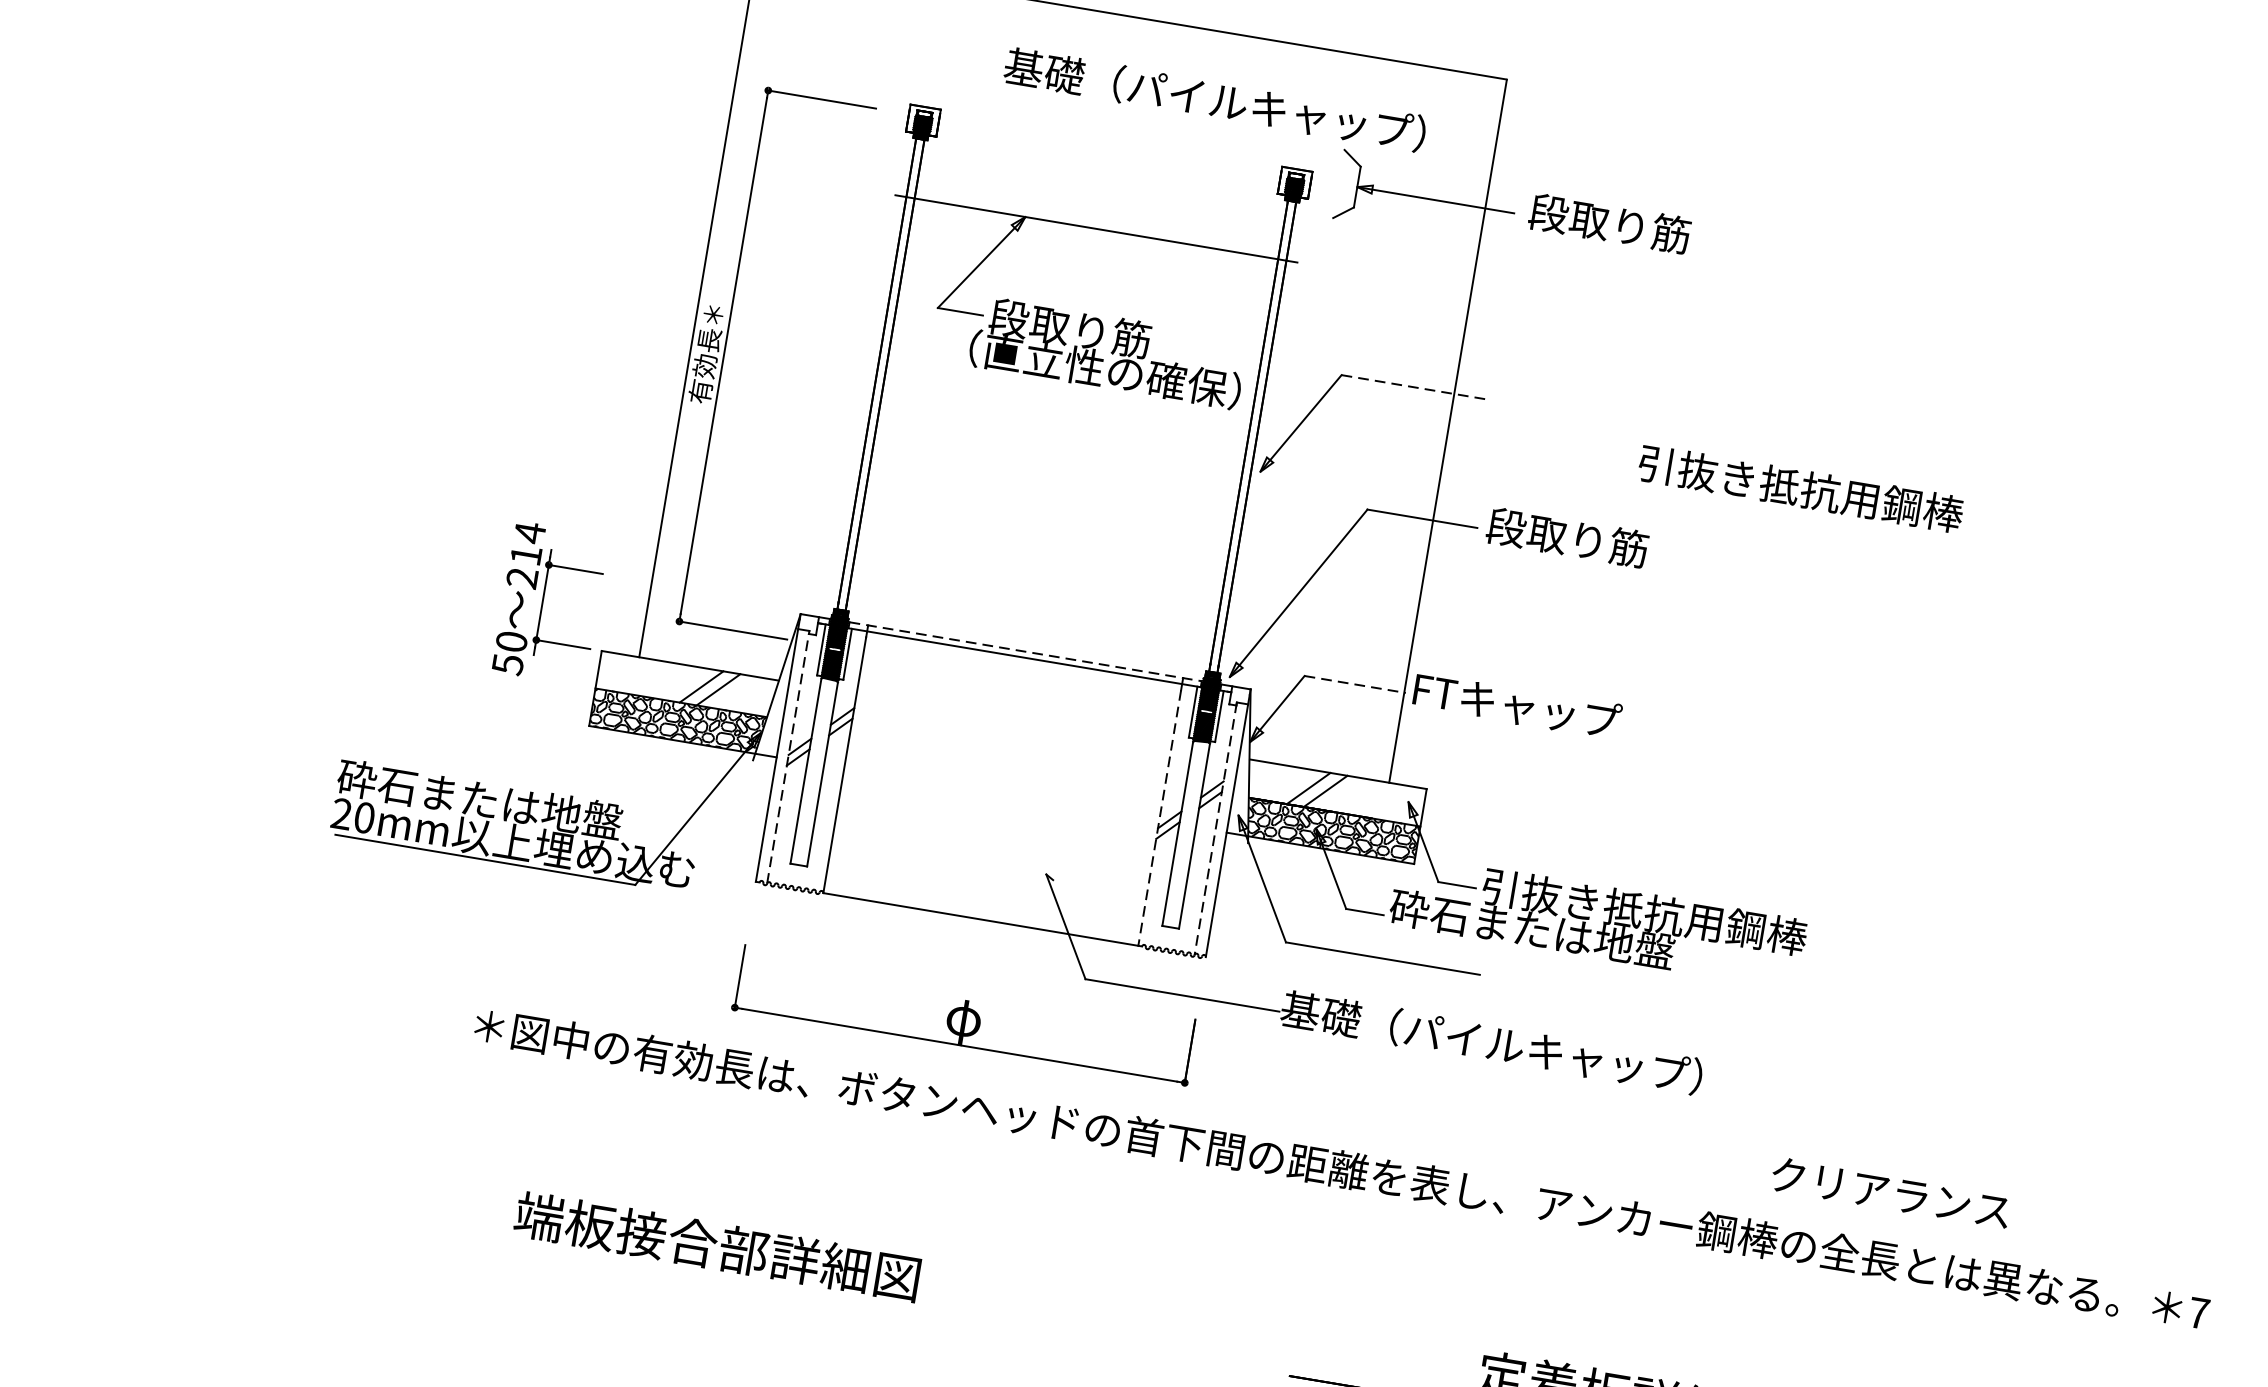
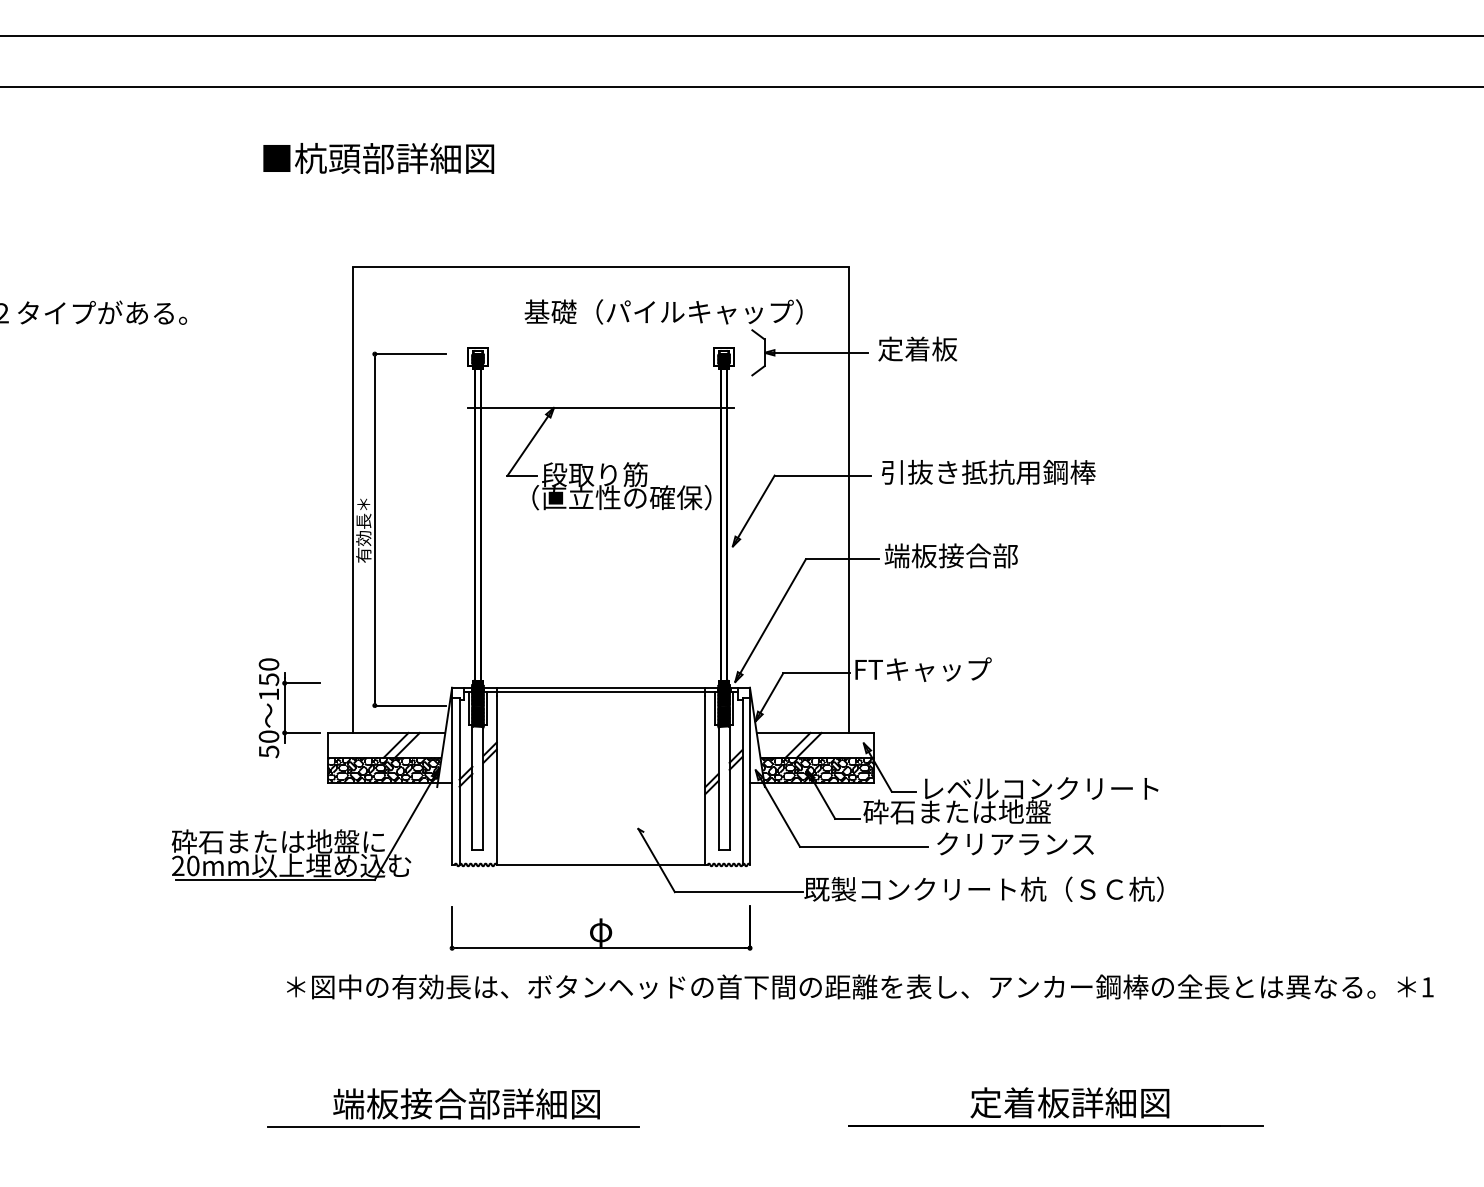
text: (1609, 222) -> (930, 348), 段取り筋 -> 定着板
line: (1415, 387) -> (823, 475), dashed -> solid
text: (1800, 487) -> (988, 471), moved
text: (1587, 540) -> (950, 555), 段取り筋 -> 端板接合部
text: (525, 553) -> (268, 678), 214 -> 150
line: (1026, 651) -> (601, 687), dashed -> solid
line: (1354, 684) -> (816, 673), dashed -> solid
line: (787, 759) -> (459, 782), dashed -> solid
line: (1160, 818) -> (705, 780), dashed -> solid
text: (643, 826) -> (373, 841), 砕石または地盤 -> 砕石または地盤に
line: (1215, 829) -> (742, 781), dashed -> solid
text: (1662, 914) -> (1039, 788), 引抜き抵抗用鋼棒 -> レベルコンクリート
text: (1552, 1051) -> (983, 888), 基礎（パイルキャップ） -> 既製コンクリート杭（ＳＣ杭）
text: (1891, 1192) -> (1015, 843), moved
line: (691, 1278) -> (453, 1127), added
text: (2198, 1313) -> (1427, 987), 7 -> 1

